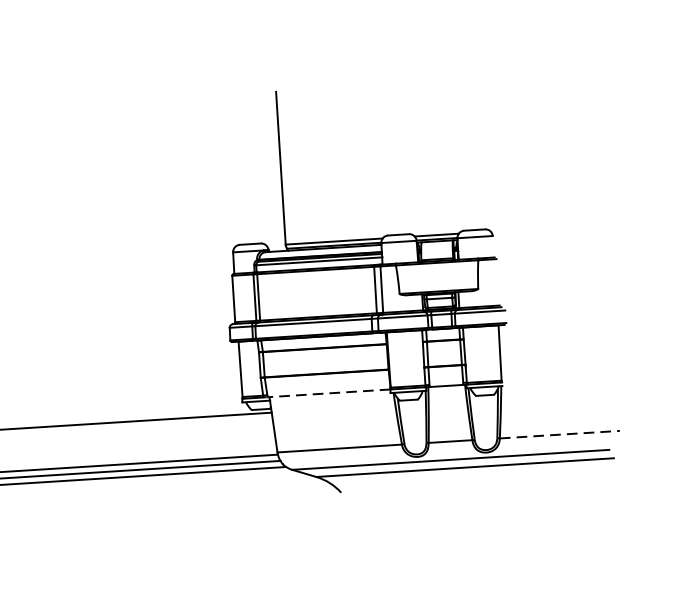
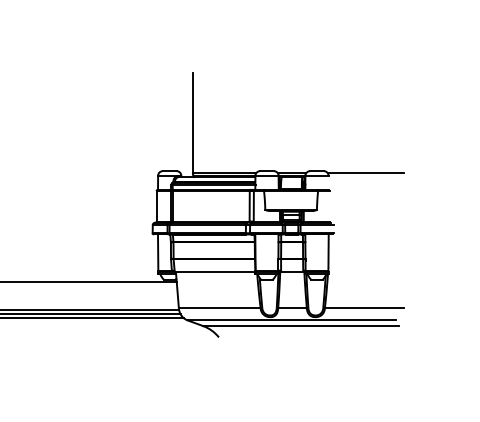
line: (548, 227) -> (365, 172), added
line: (328, 392) -> (214, 271), dashed -> solid
line: (560, 434) -> (364, 308), dashed -> solid

